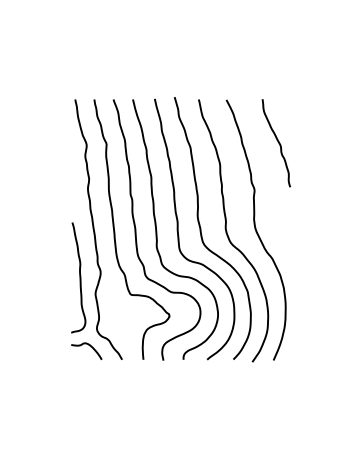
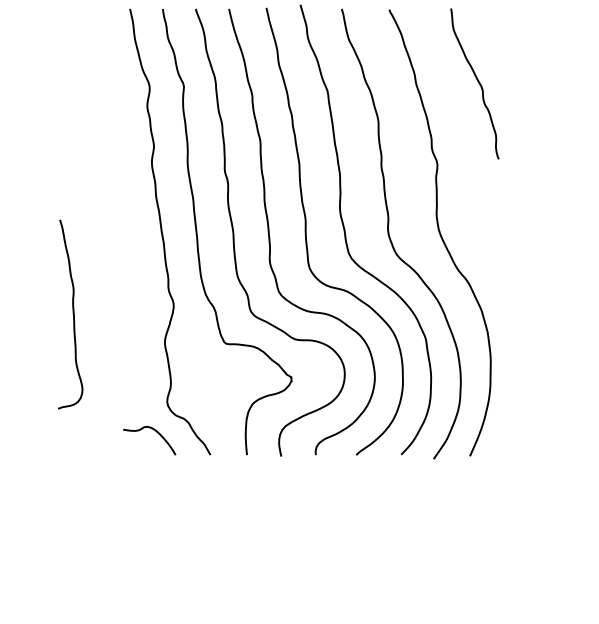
curve: (79, 277) -> (72, 314), moved

